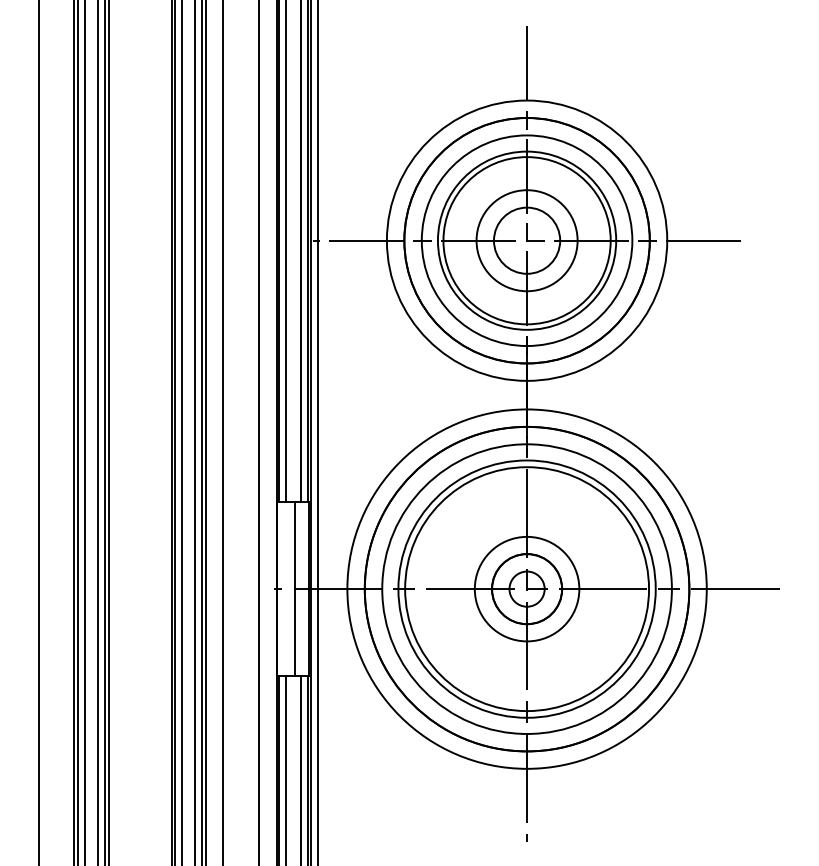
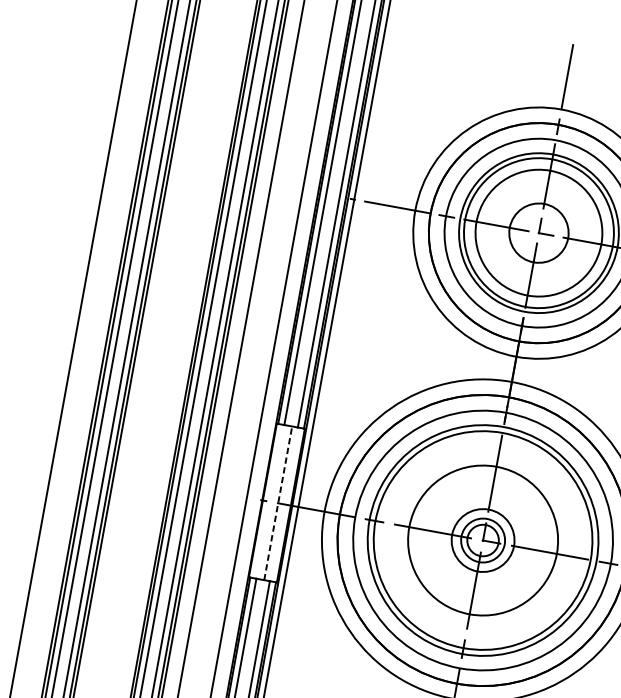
circle: (526, 240) -> (538, 232), size x1.4
line: (294, 588) -> (278, 502), solid -> dashed
circle: (526, 588) -> (482, 539), size x1.6
circle: (527, 589) -> (483, 540), size x0.7

